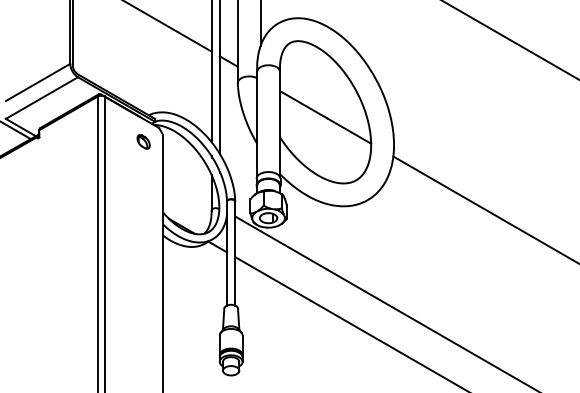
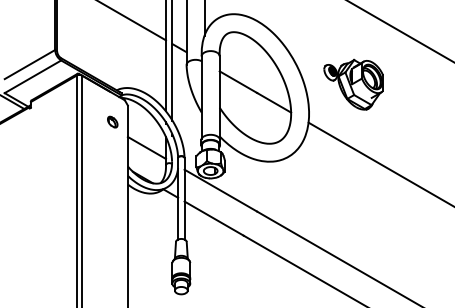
part: (450, 107) -> (353, 84), added
part: (143, 141) -> (112, 121), moved
line: (186, 188) -> (146, 147), added

